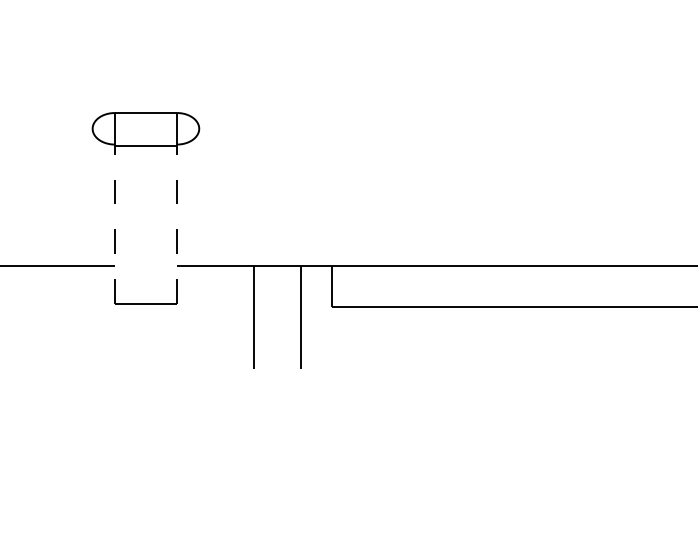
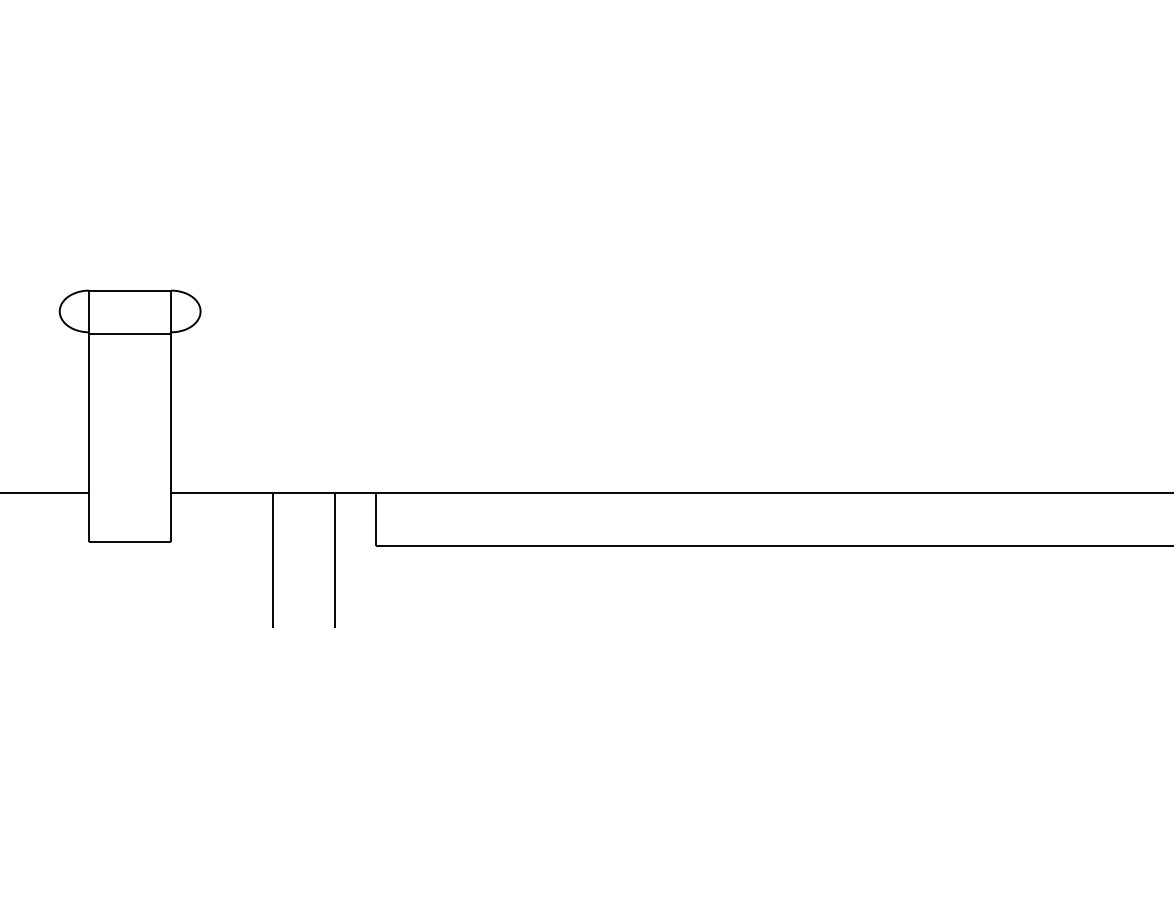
line: (115, 224) -> (89, 437), dashed -> solid
line: (177, 224) -> (171, 437), dashed -> solid

